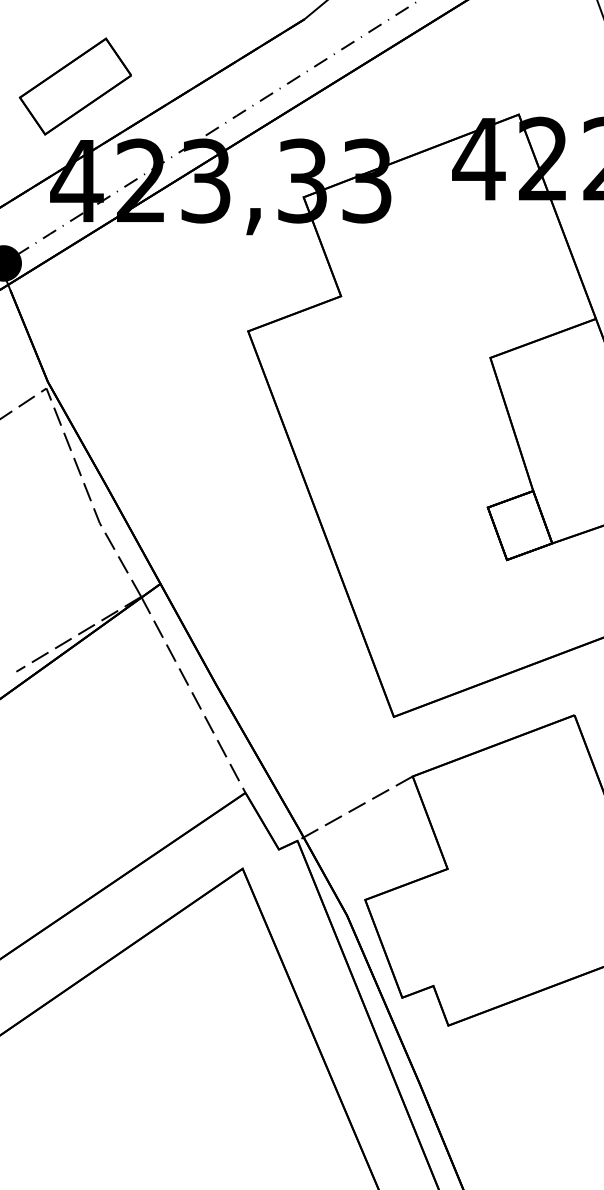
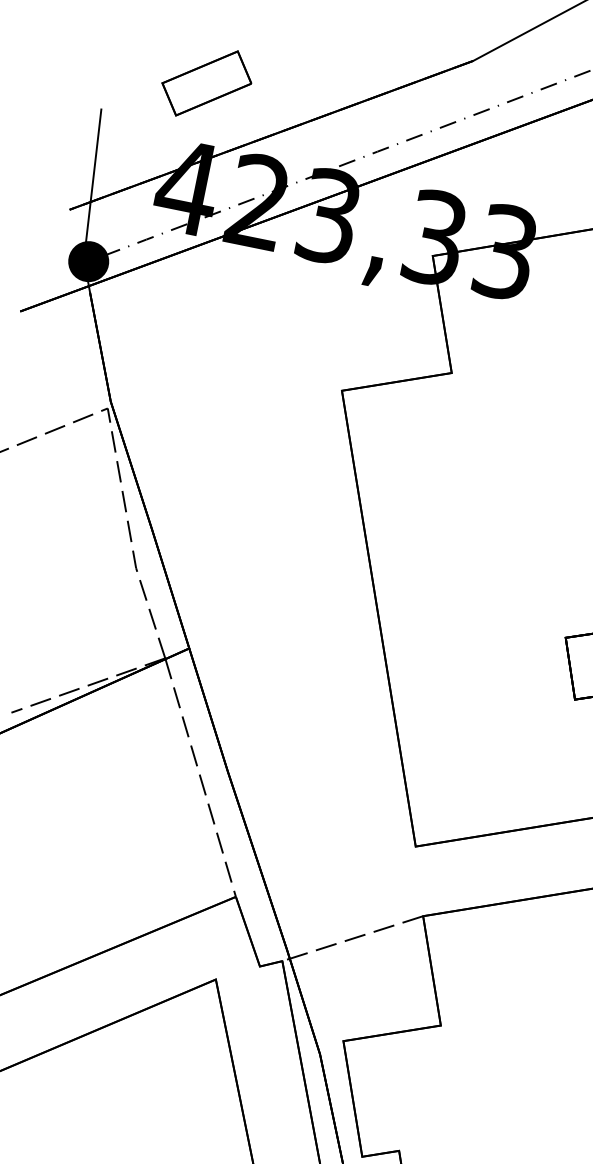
part: (74, 86) -> (205, 83), size x0.7

